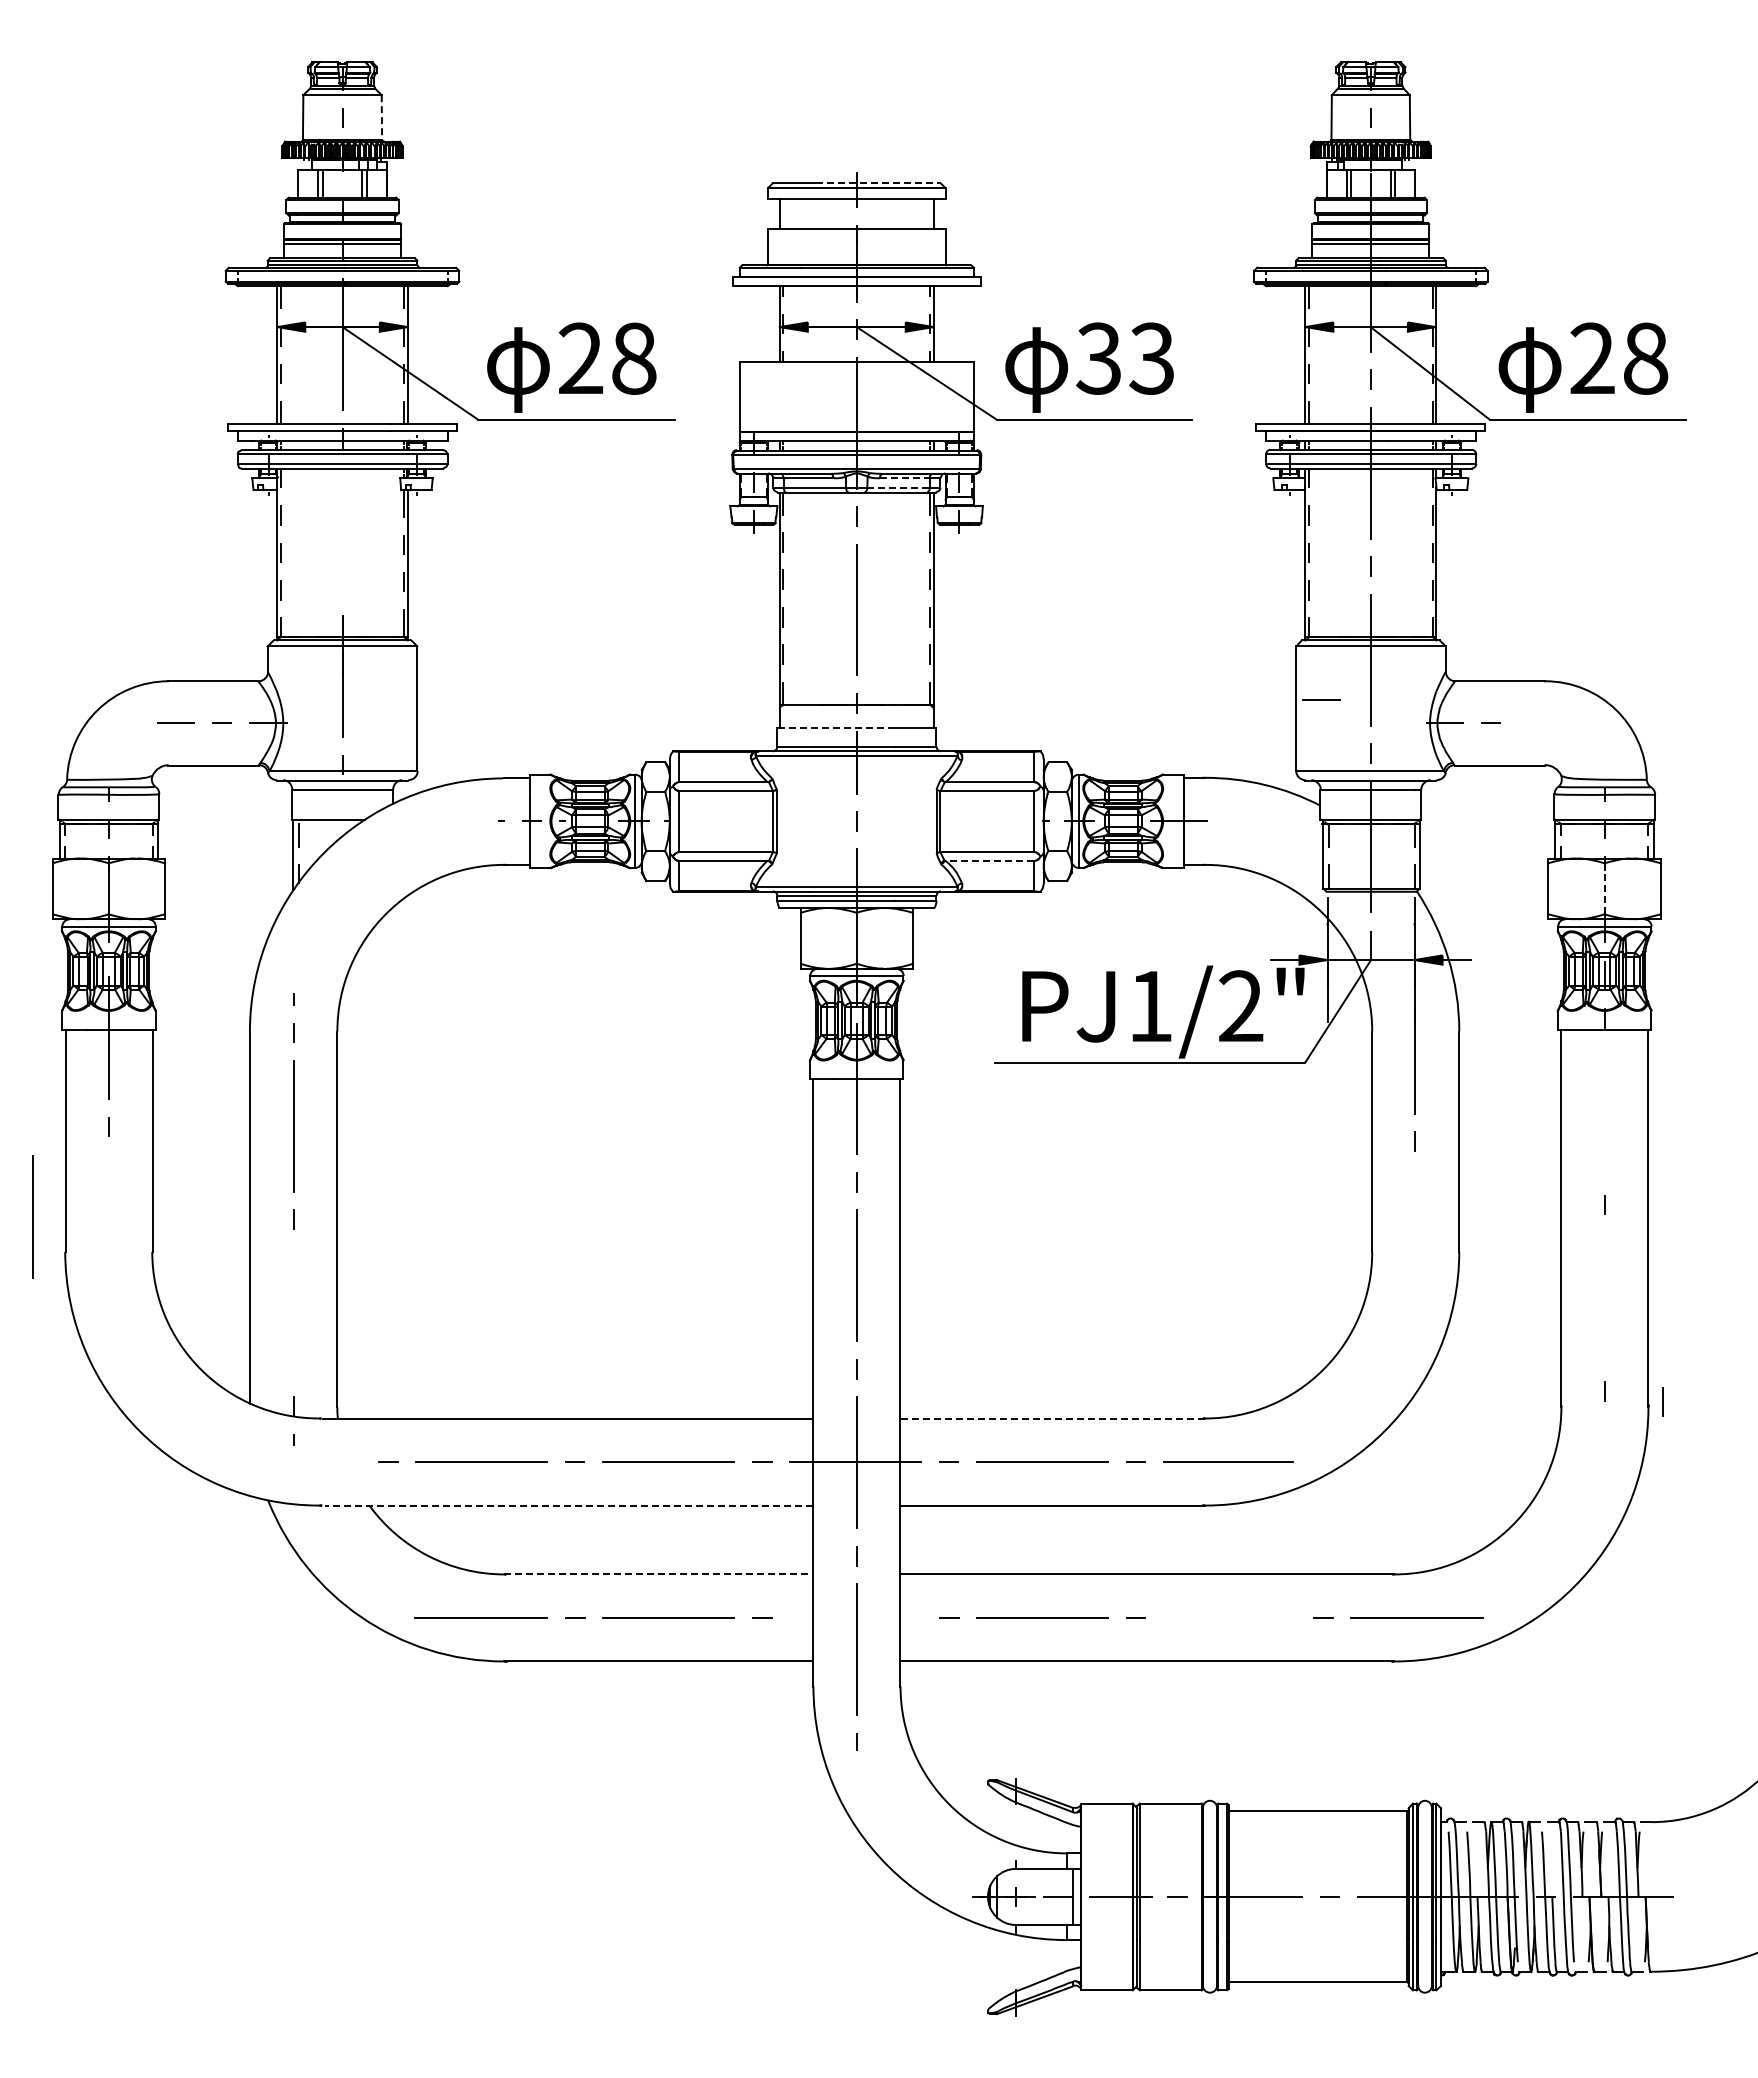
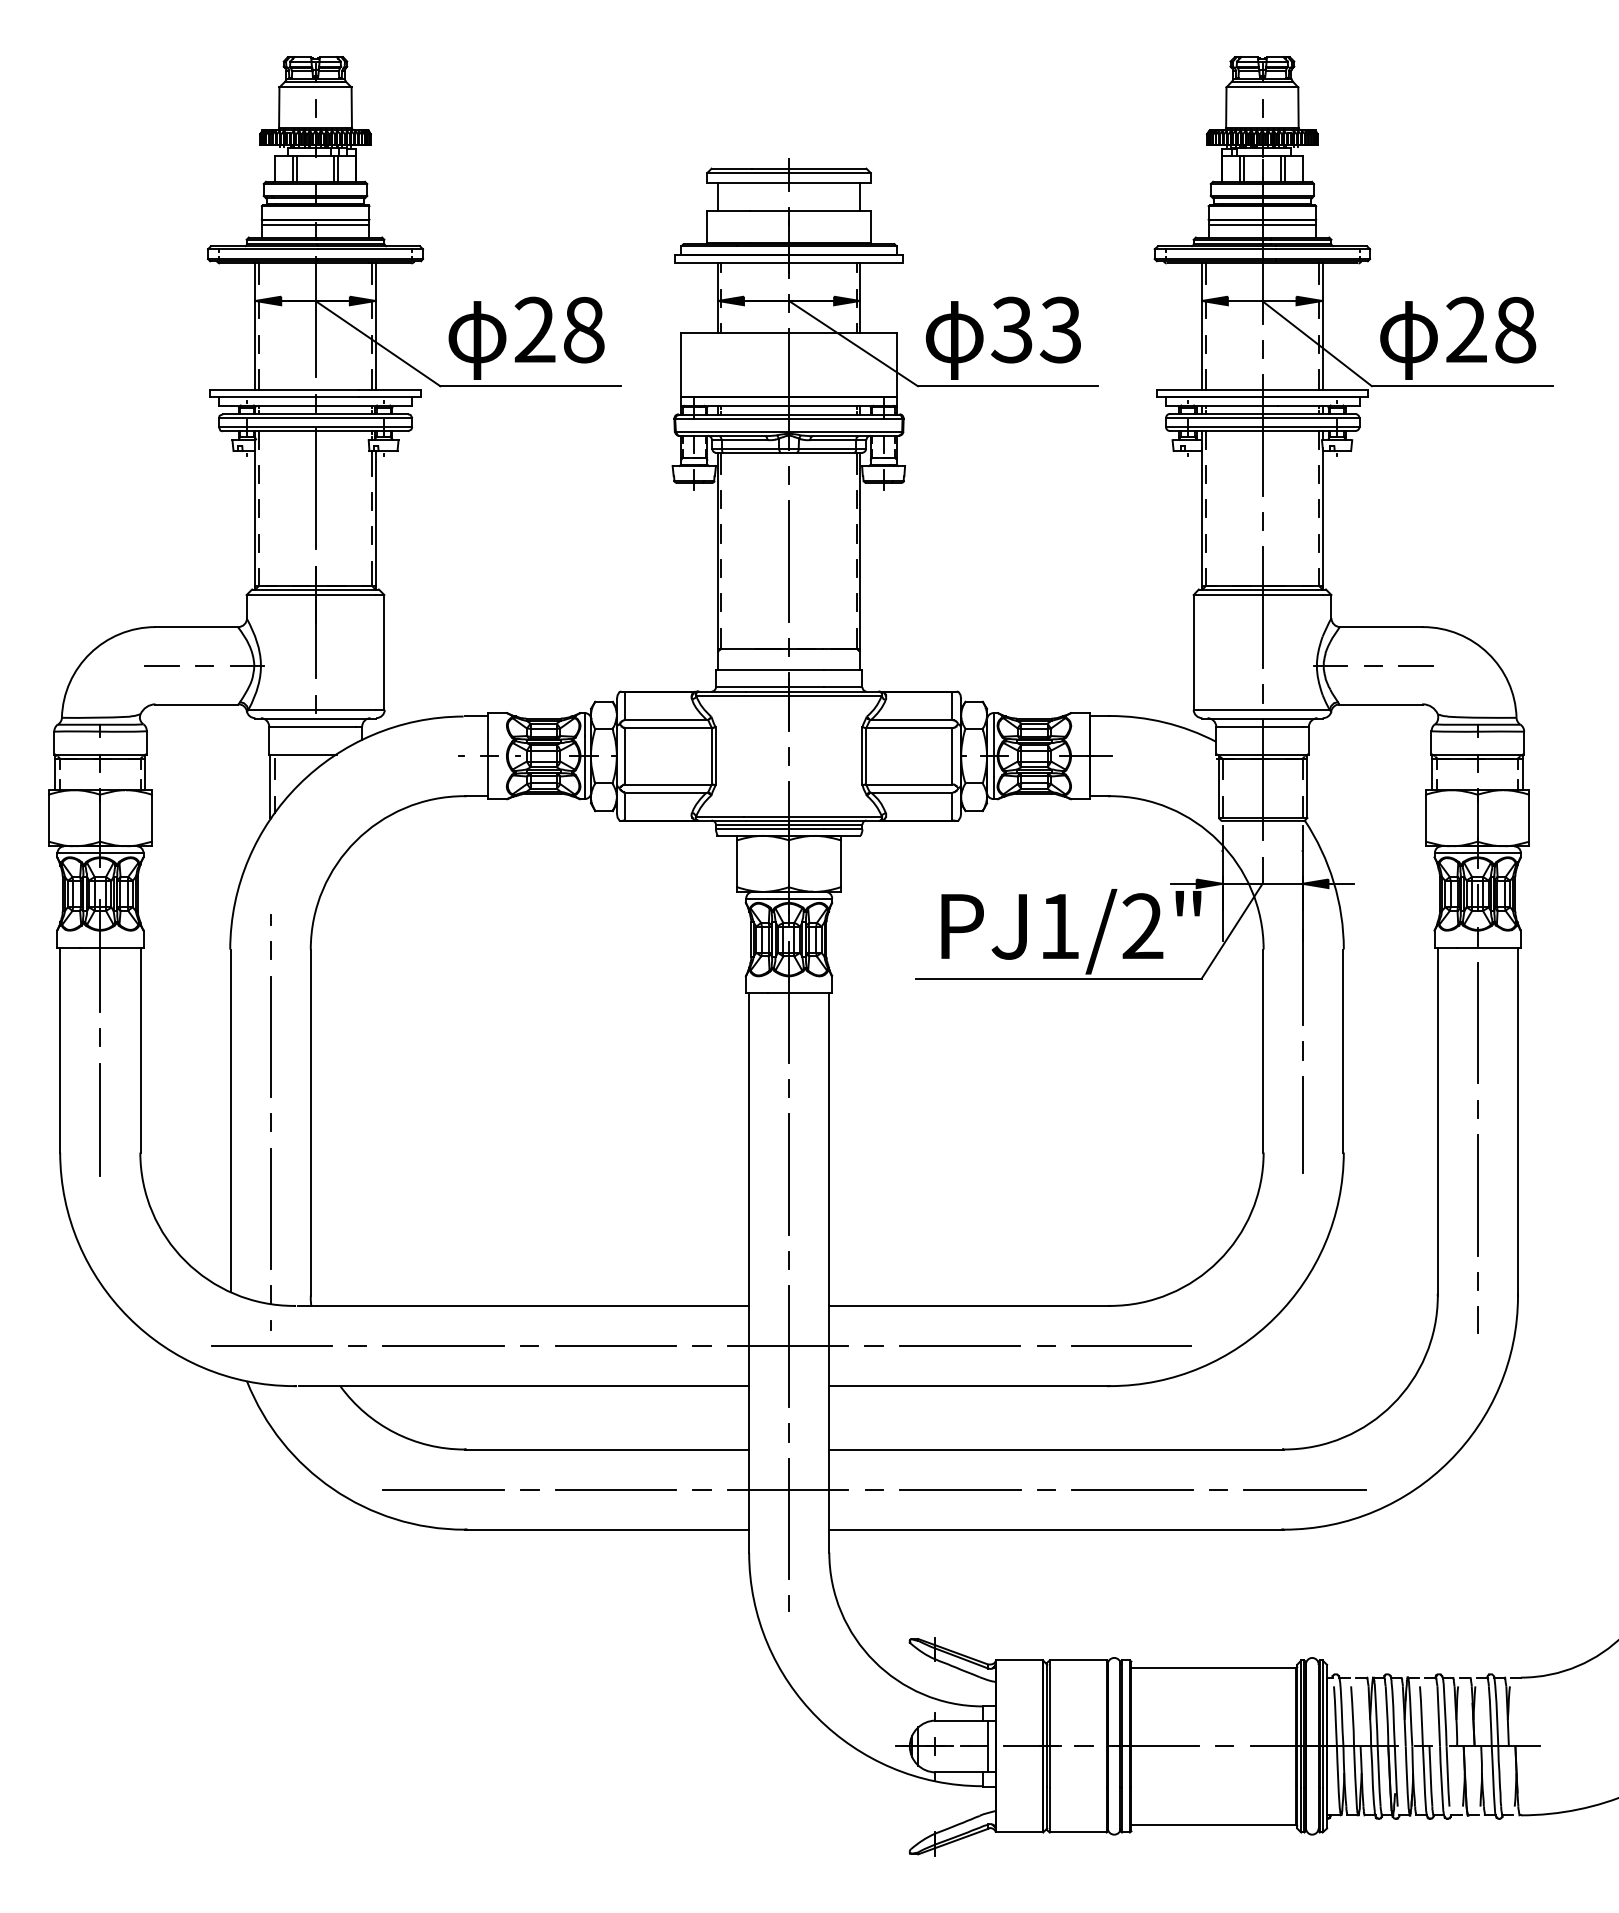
line: (381, 117) -> (351, 107), dashed -> solid
line: (879, 183) -> (809, 168), dashed -> solid
line: (904, 478) -> (832, 440), dashed -> solid
line: (899, 488) -> (828, 449), dashed -> solid
line: (342, 531) -> (315, 489), added
line: (1321, 699) -> (1415, 665), moved
line: (836, 727) -> (770, 669), dashed -> solid
line: (989, 860) -> (911, 792), dashed -> solid
line: (1604, 888) -> (1477, 817), dashed -> solid
line: (1604, 1111) -> (1477, 1023), added
line: (32, 1216) -> (100, 1119), moved
line: (1414, 1221) -> (1302, 1124), added
line: (1604, 1298) -> (1477, 1195), added
line: (293, 1312) -> (270, 1208), added
line: (1662, 1401) -> (1477, 1319), moved
line: (1052, 1418) -> (969, 1305), dashed -> solid
line: (294, 1462) -> (271, 1346), added
line: (568, 1505) -> (523, 1386), dashed -> solid
line: (658, 1574) -> (606, 1449), dashed -> solid
line: (855, 1617) -> (787, 1489), added
line: (1229, 1617) -> (1132, 1489), added

